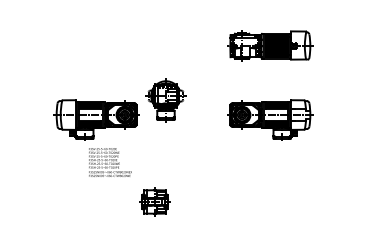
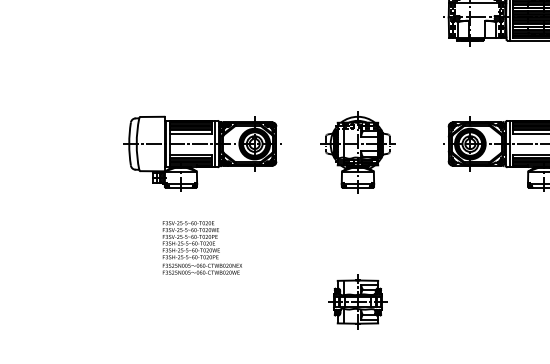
part: (165, 100) -> (357, 152), moved
text: (110, 162) -> (202, 247), moved
part: (154, 201) -> (357, 301), moved

